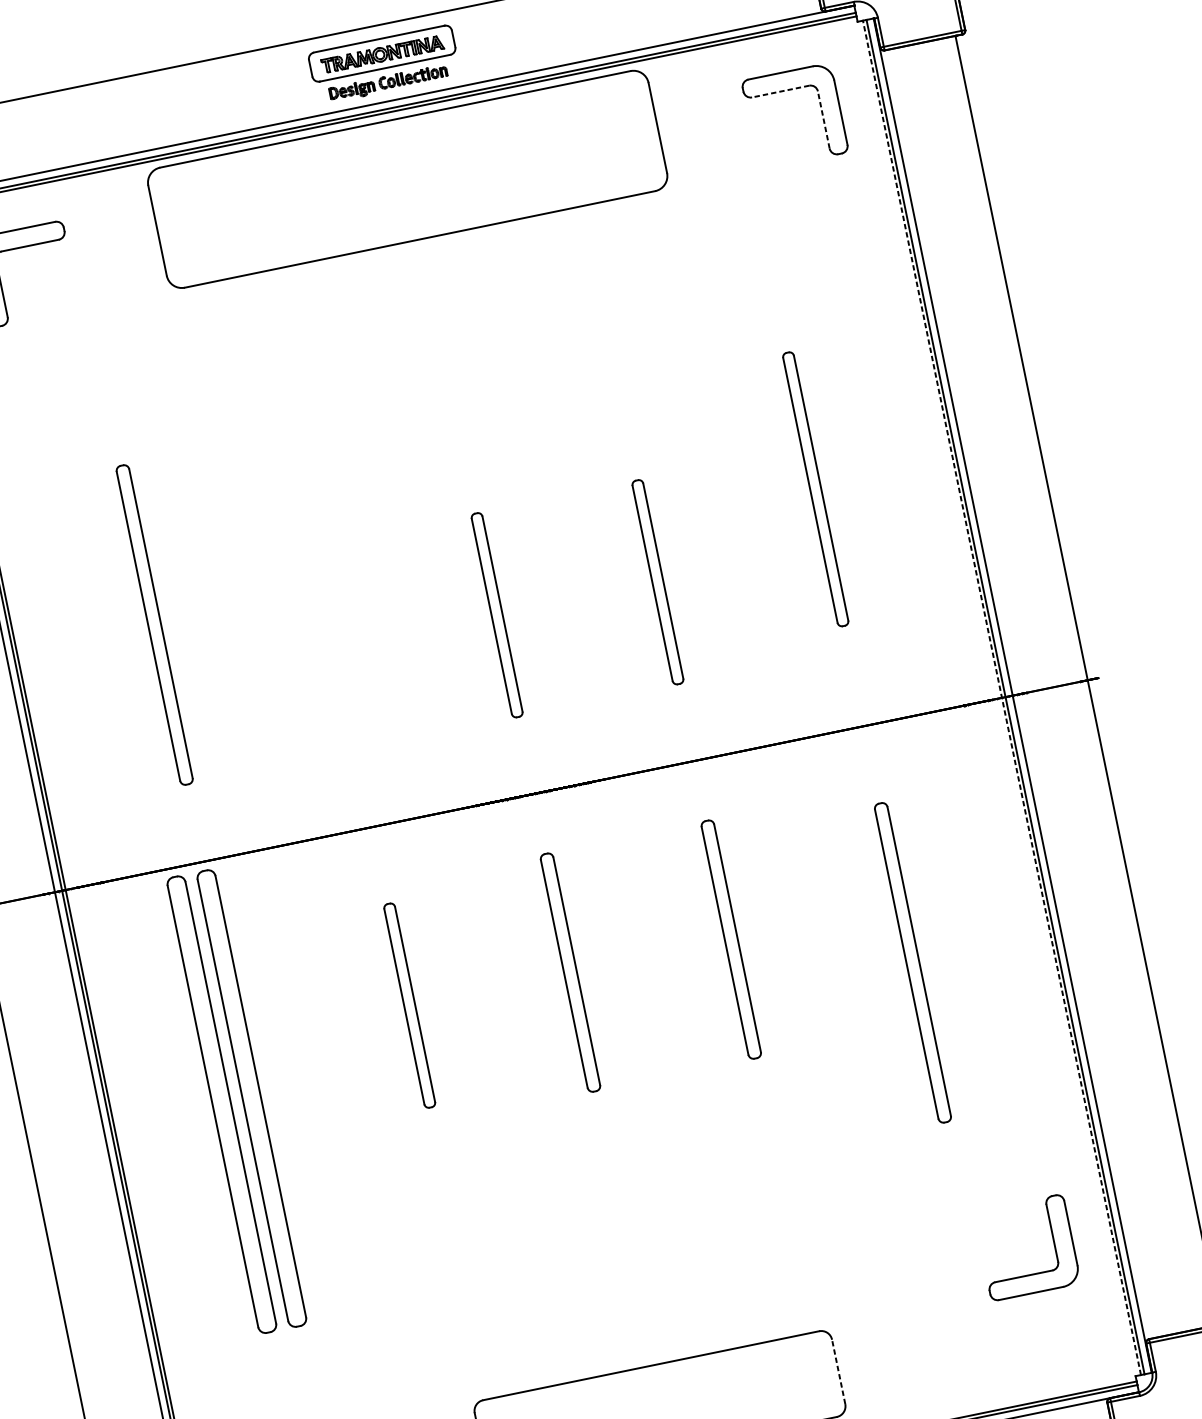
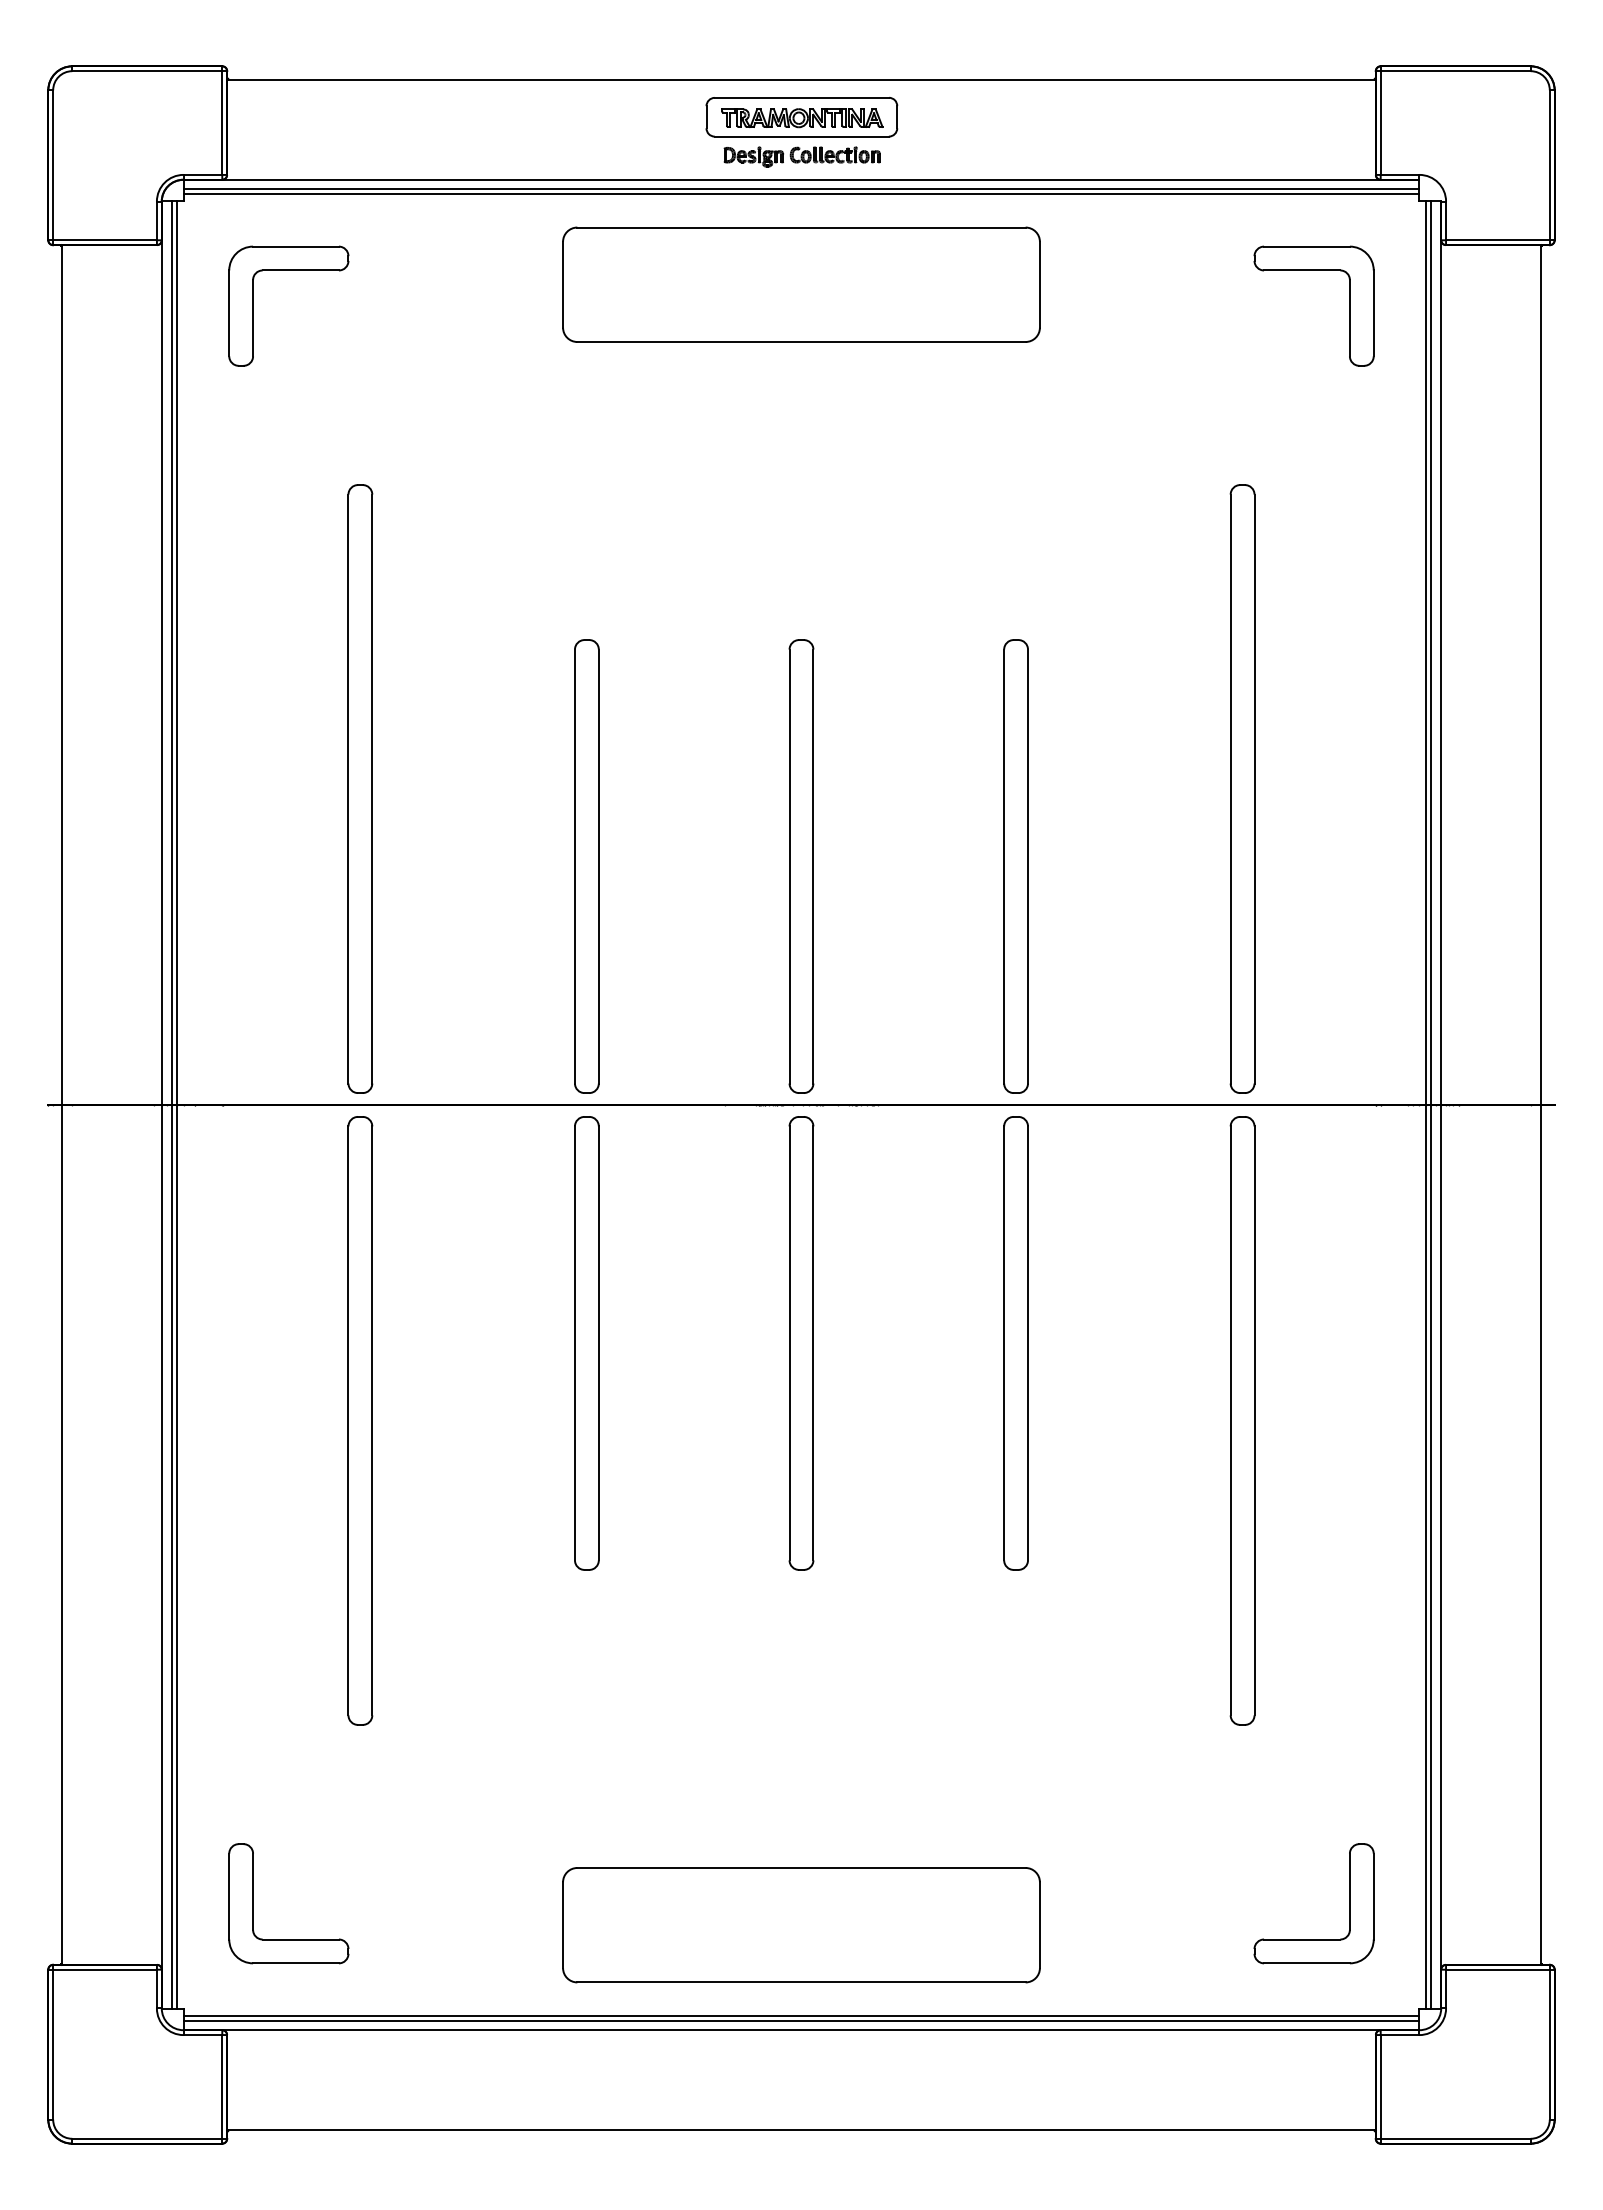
line: (780, 91) -> (1301, 270), dashed -> solid
line: (823, 119) -> (1349, 317), dashed -> solid
part: (407, 179) -> (801, 284), size x0.71
part: (815, 488) -> (1242, 788), size x1.67
part: (657, 582) -> (1015, 866), size x1.67
part: (497, 615) -> (801, 866), size x1.67
part: (154, 624) -> (360, 788), size x1.43
part: (336, 648) -> (586, 866), added
line: (1002, 698) -> (1426, 1105), dashed -> solid
part: (730, 939) -> (1015, 1343), size x1.43
part: (912, 962) -> (1242, 1420), size x1.43
part: (570, 972) -> (801, 1343), size x1.43
part: (409, 1005) -> (586, 1343), size x1.67
part: (221, 1104) -> (320, 1420), removed
part: (1053, 1242) -> (1349, 1903), moved
line: (838, 1372) -> (1039, 1925), dashed -> solid

